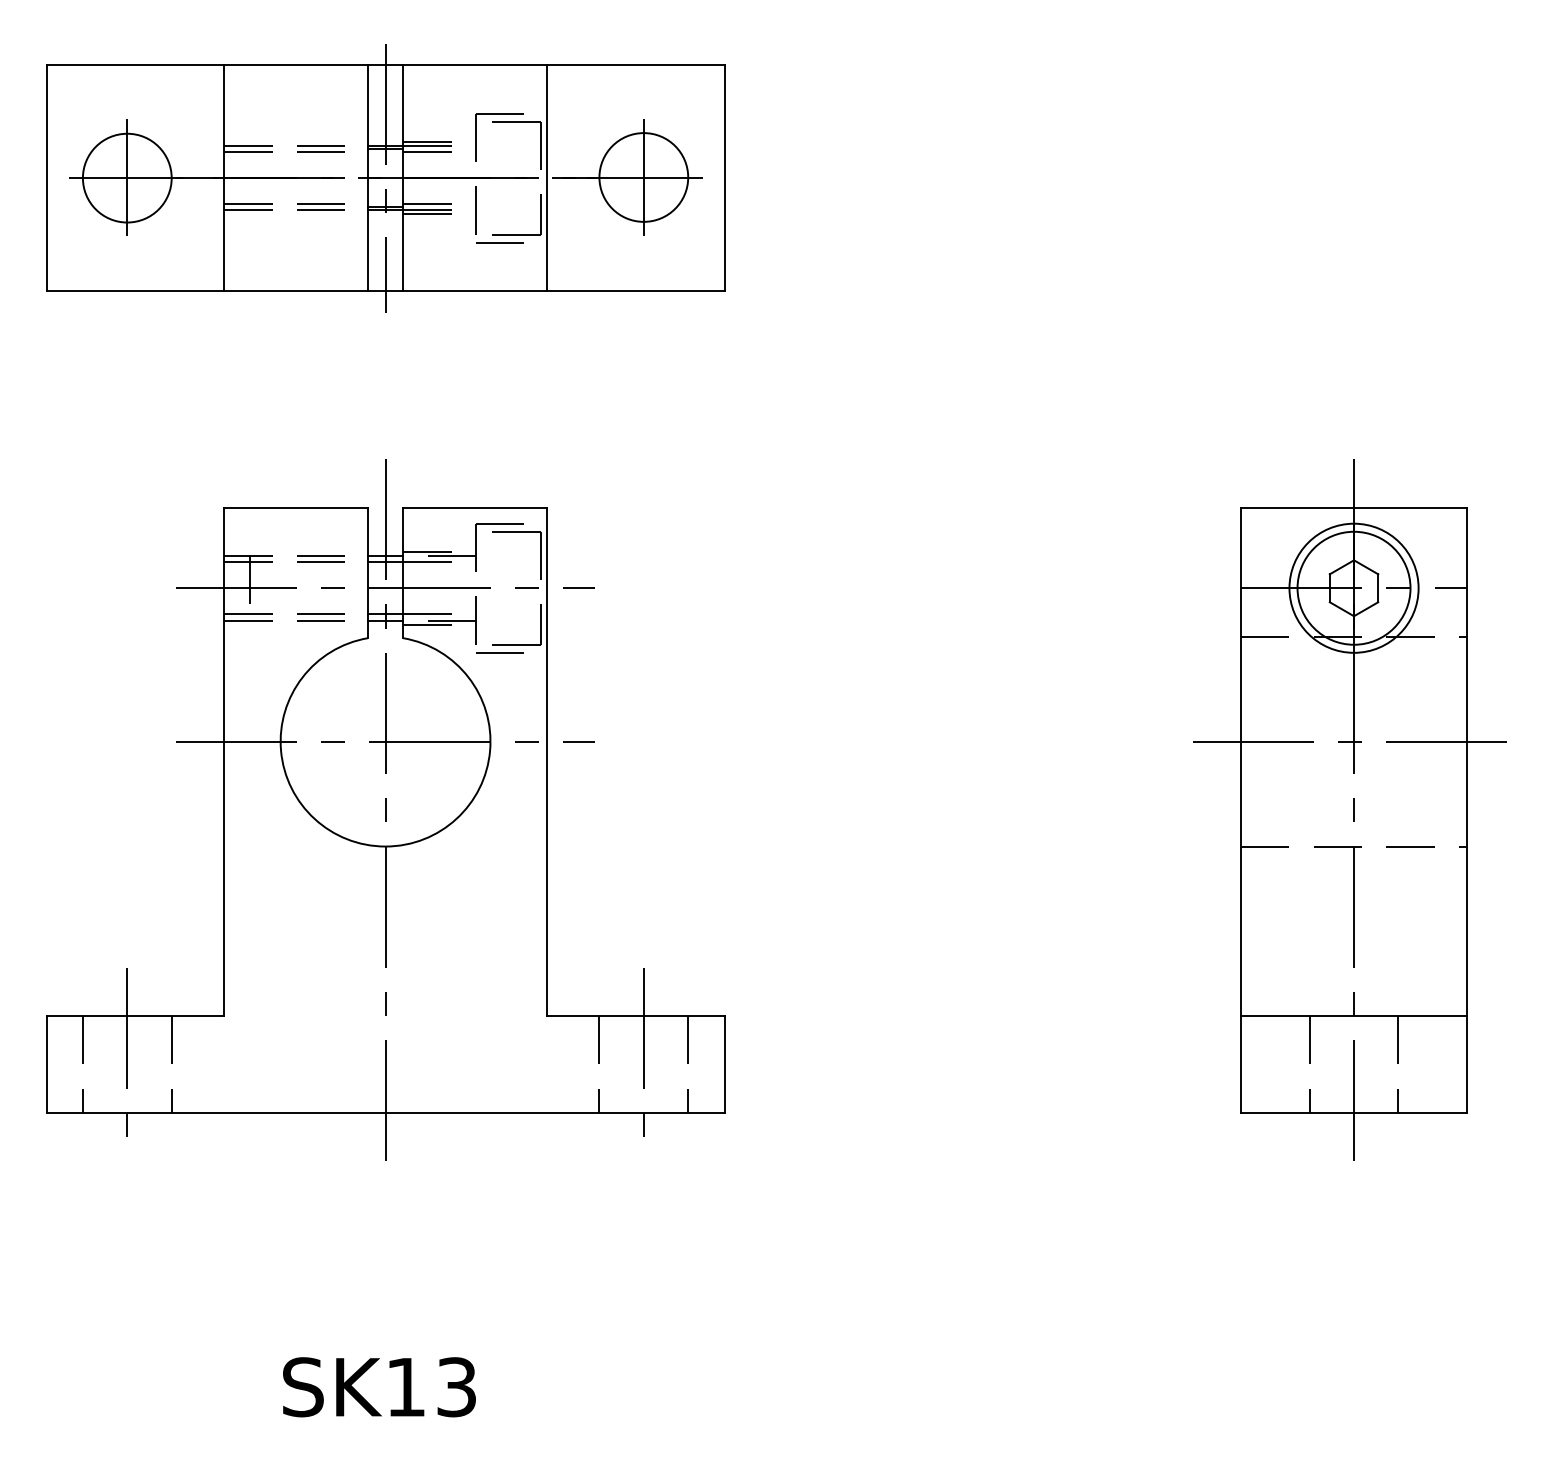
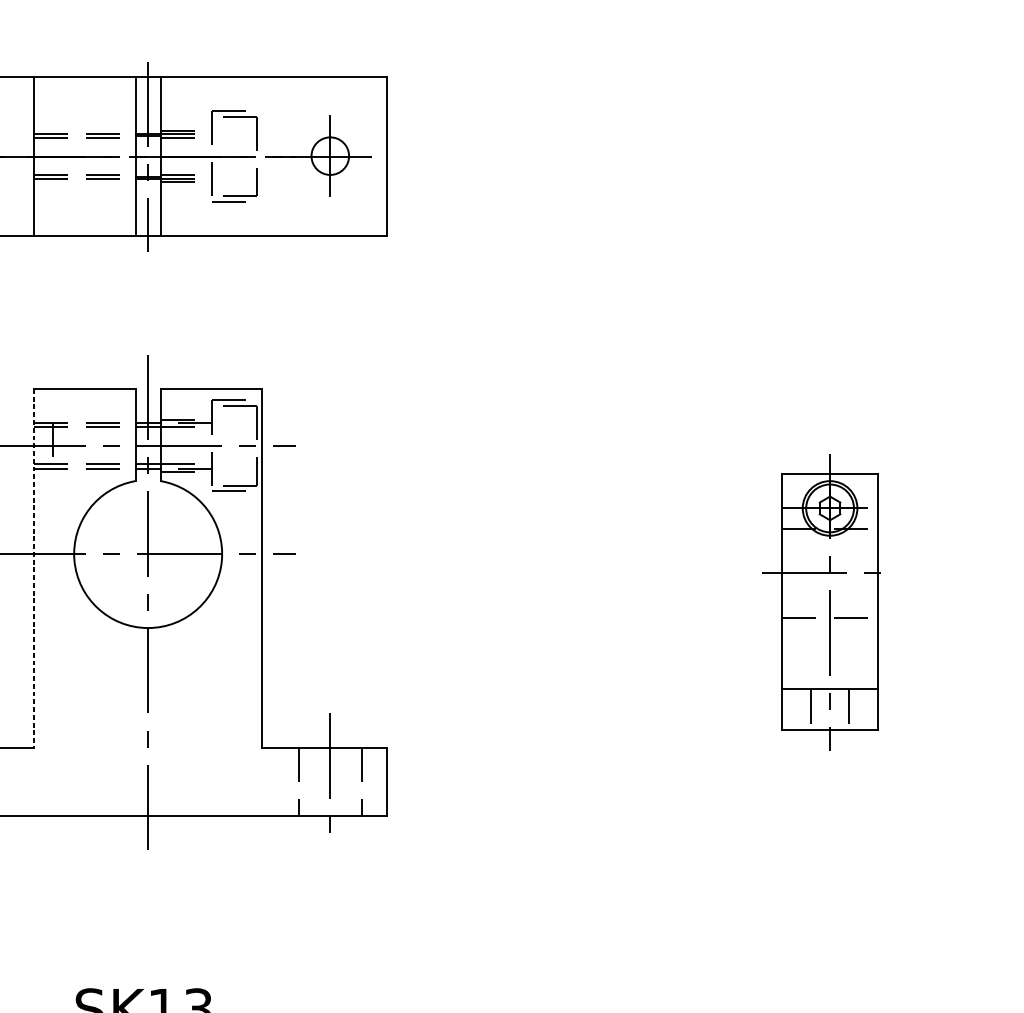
circle: (643, 177) -> (330, 156), size x0.6
line: (546, 178) -> (261, 156), removed
line: (224, 762) -> (34, 568), solid -> dashed
part: (1349, 809) -> (828, 601), size x0.6

